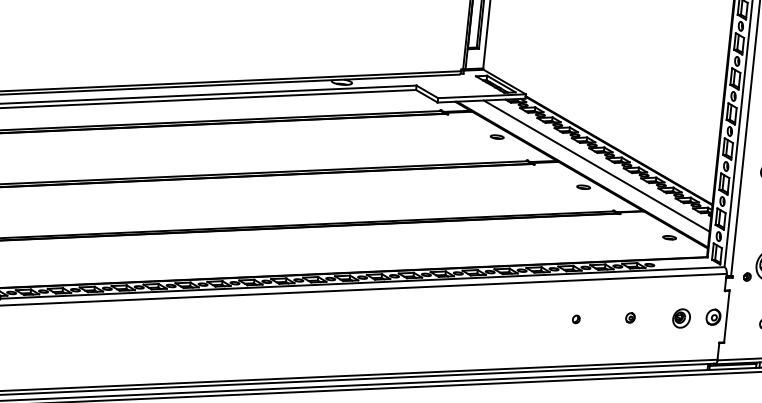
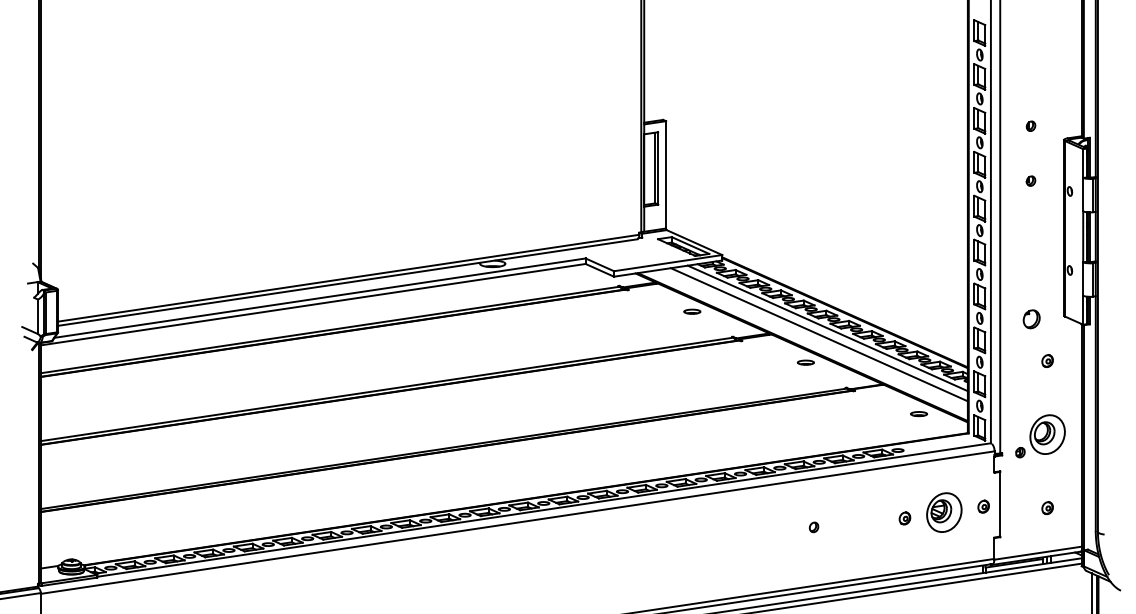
line: (603, 161) -> (827, 328), added
part: (713, 316) -> (983, 506), size x0.62
part: (630, 317) -> (904, 518), moved
part: (681, 318) -> (944, 512), size x1.67

